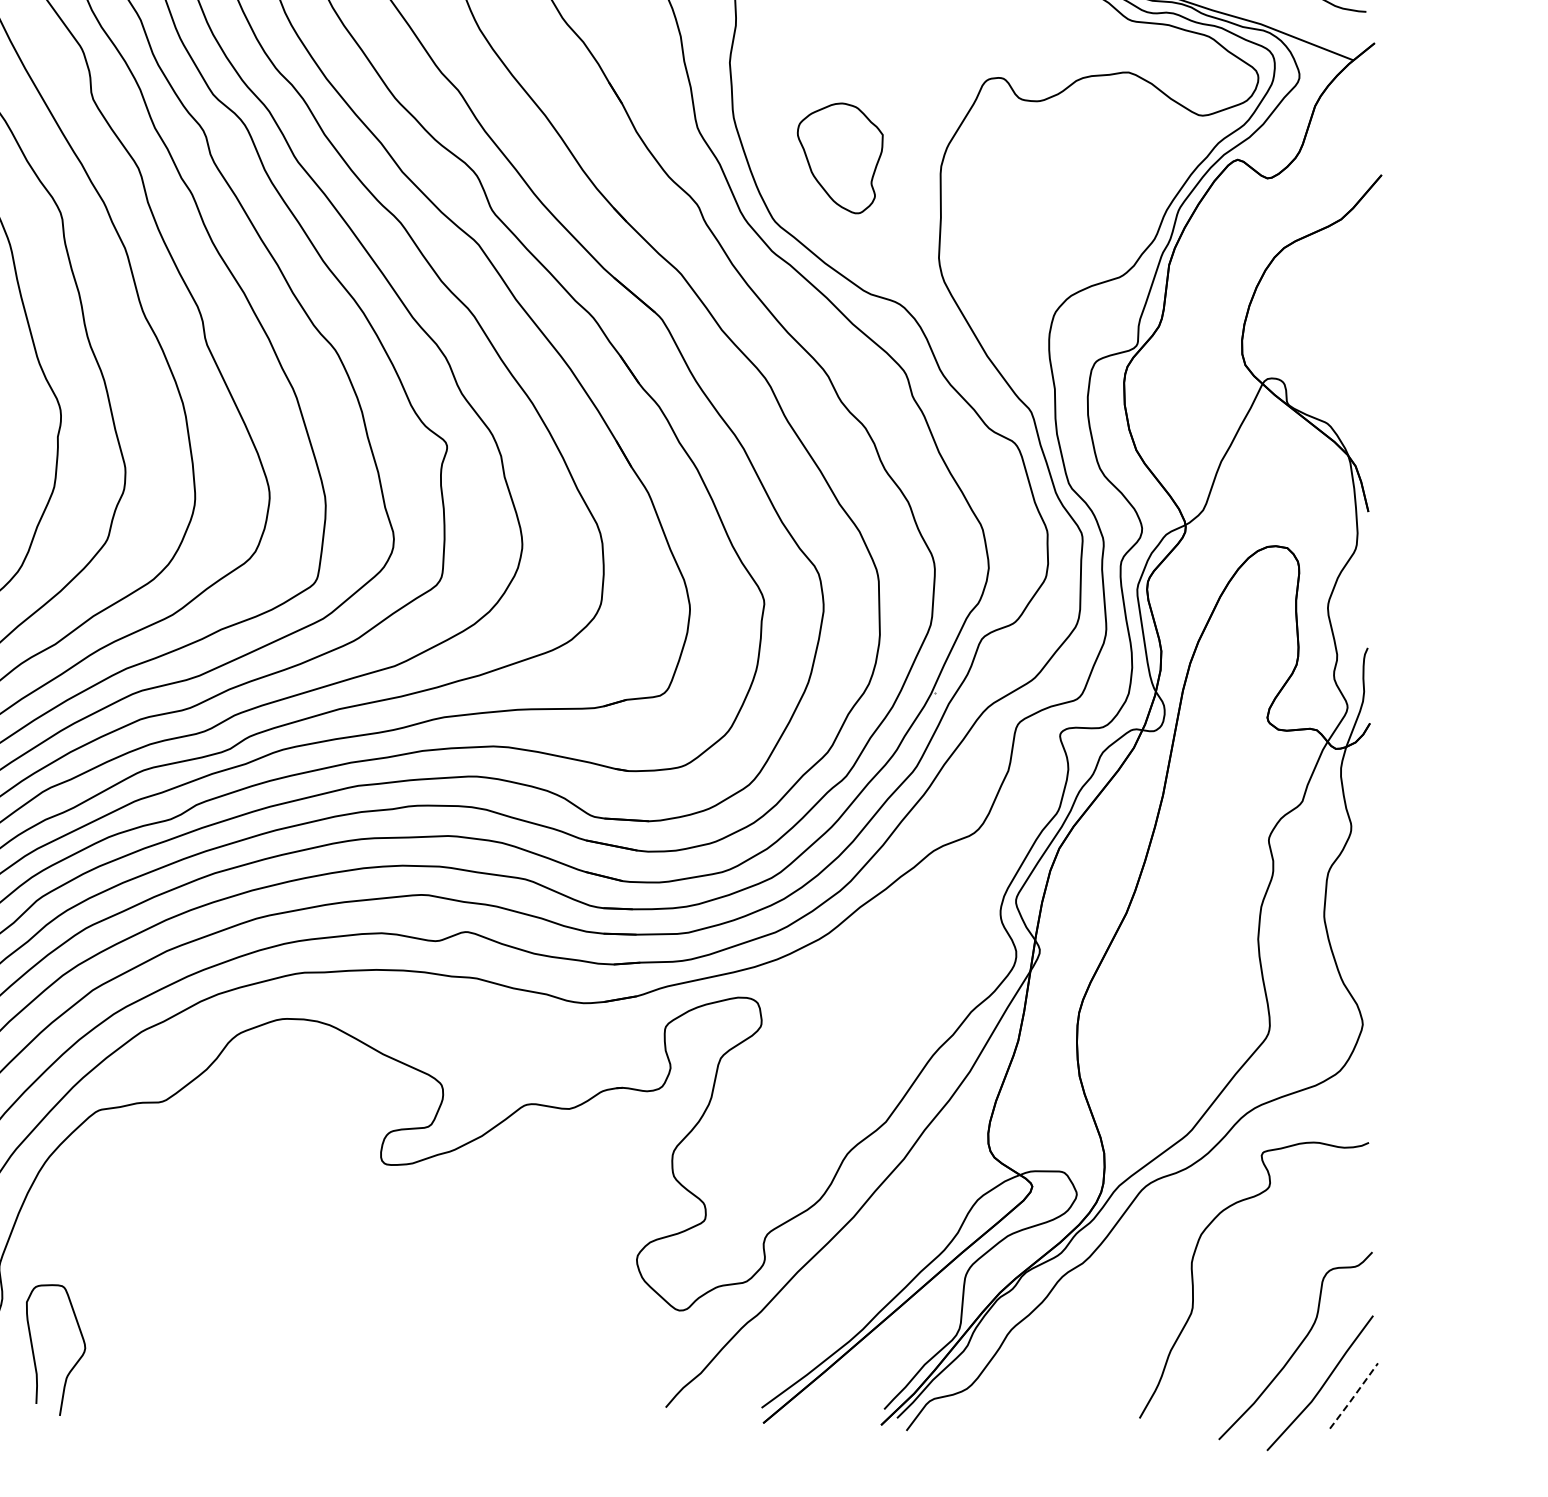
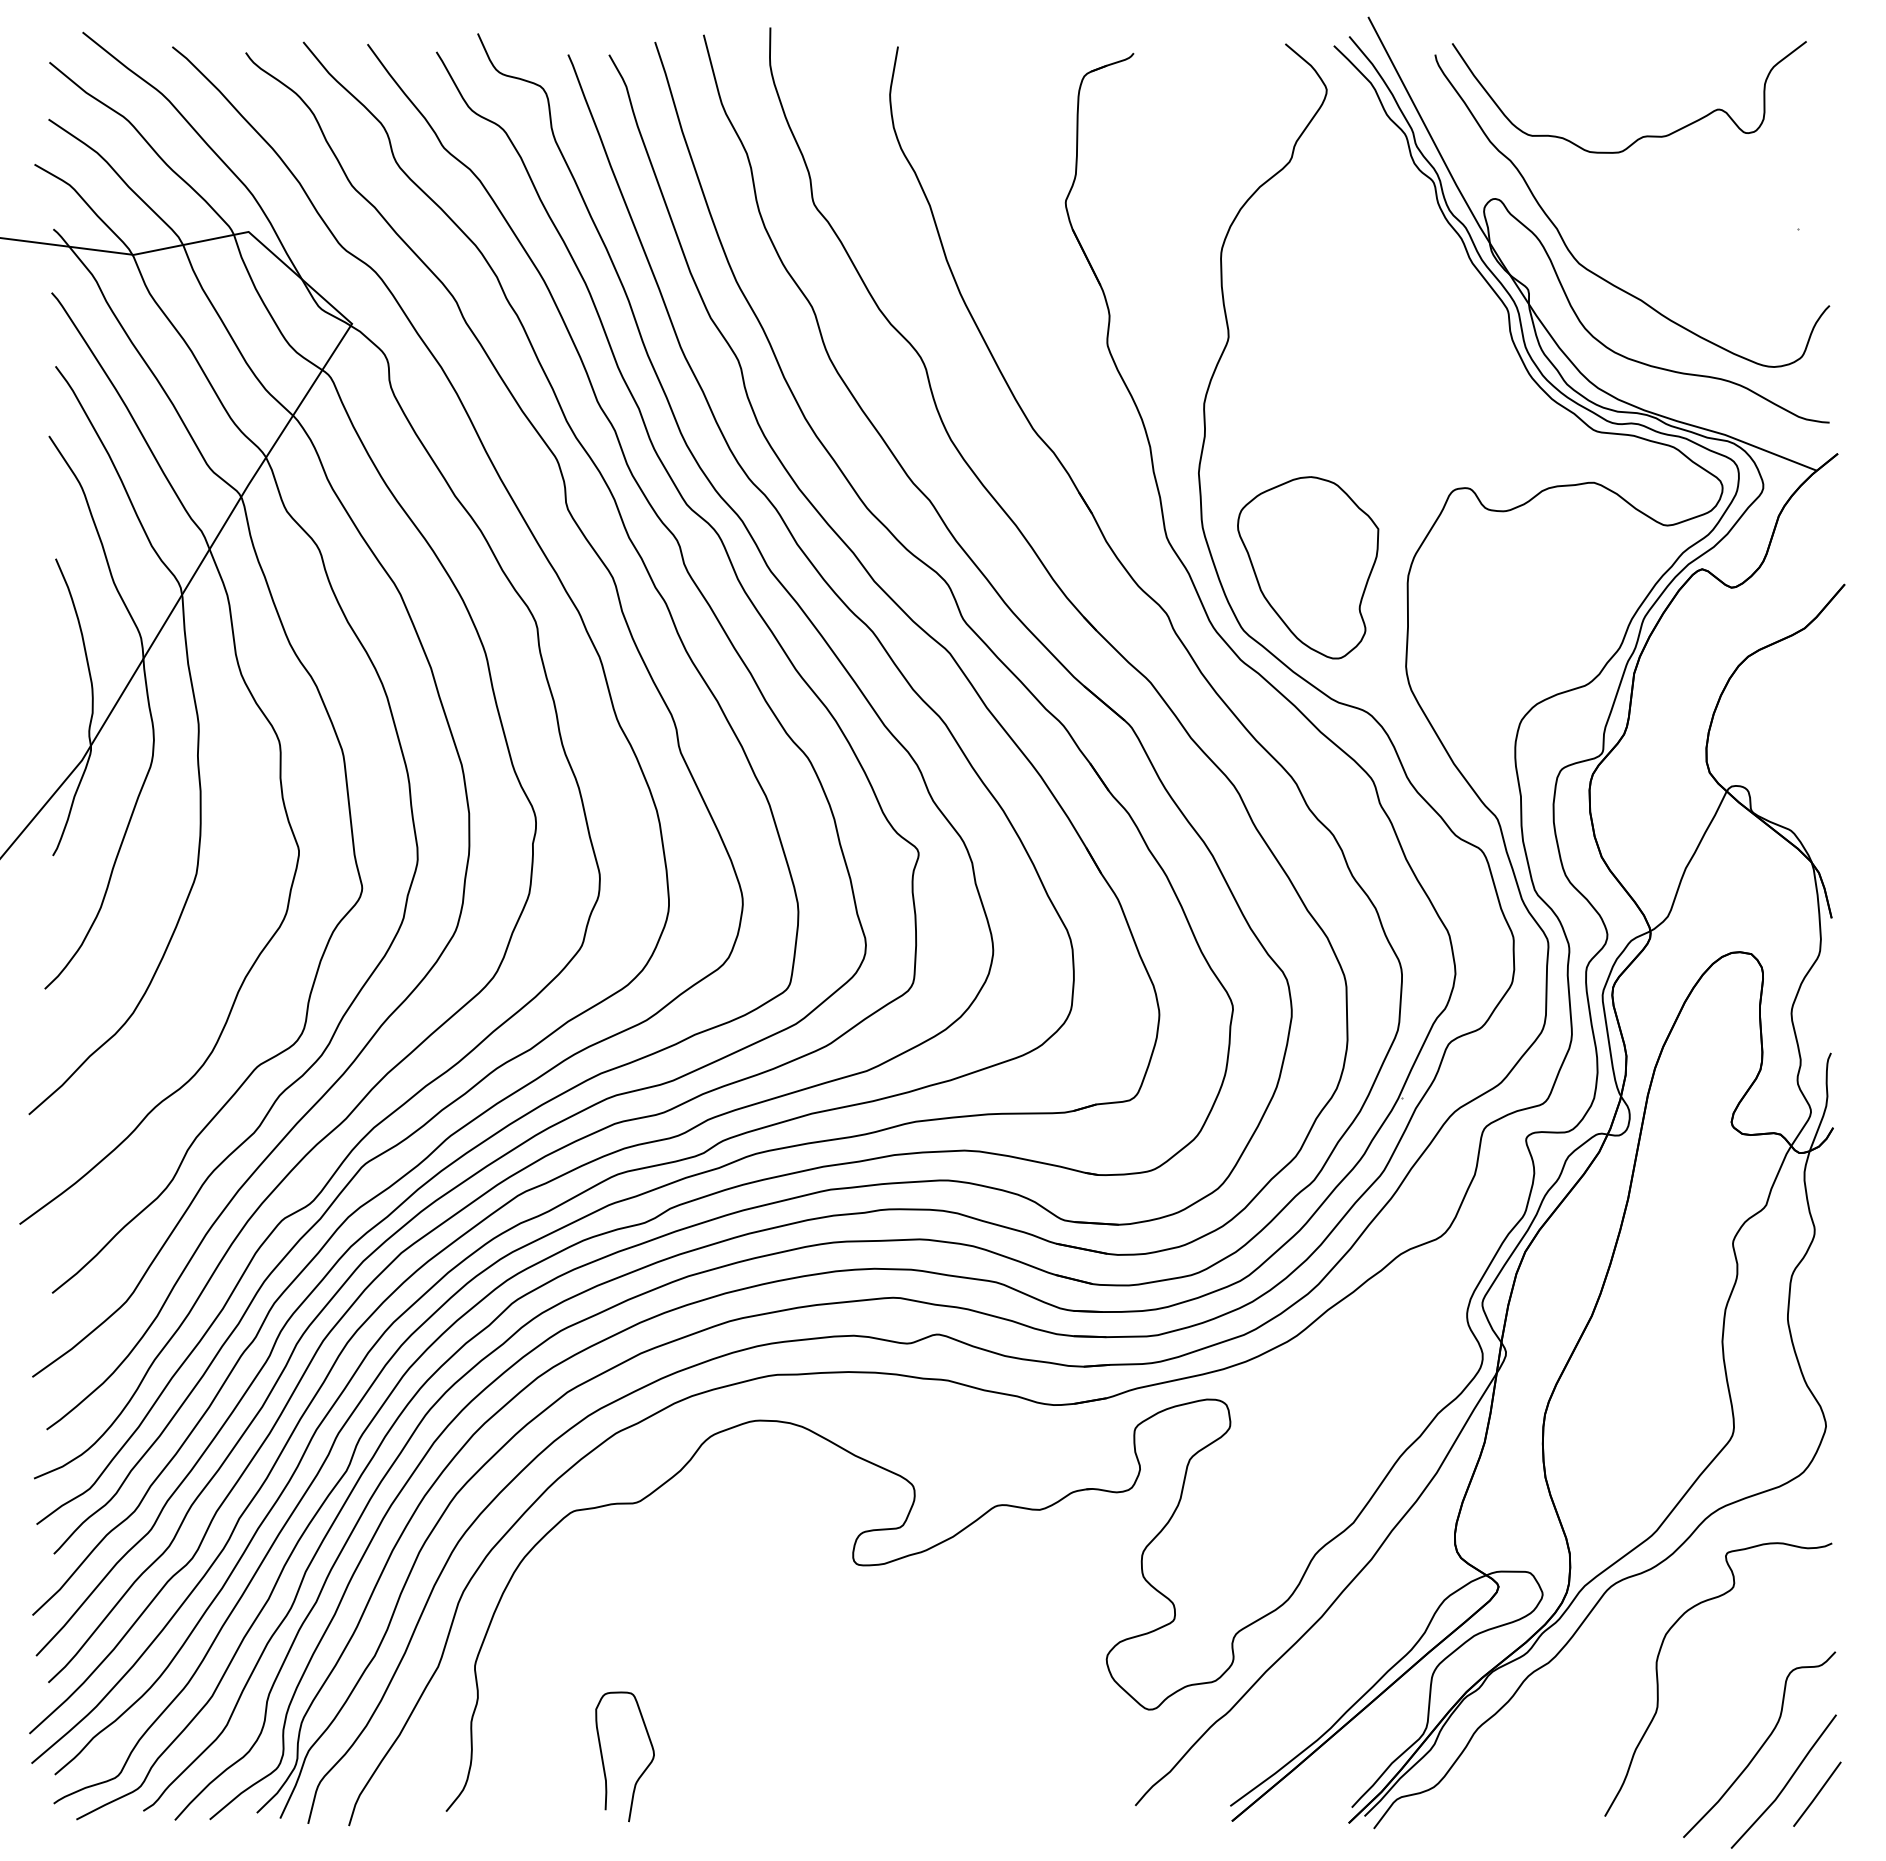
part: (840, 158) -> (1308, 567), size x1.67
curve: (34, 1351) -> (603, 1758), moved
line: (1354, 1396) -> (1817, 1794), dashed -> solid

